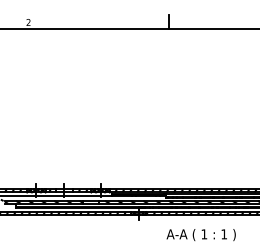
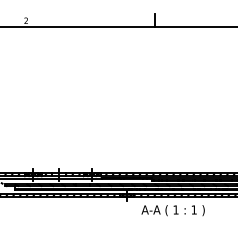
text: (200, 235) -> (172, 211), moved

